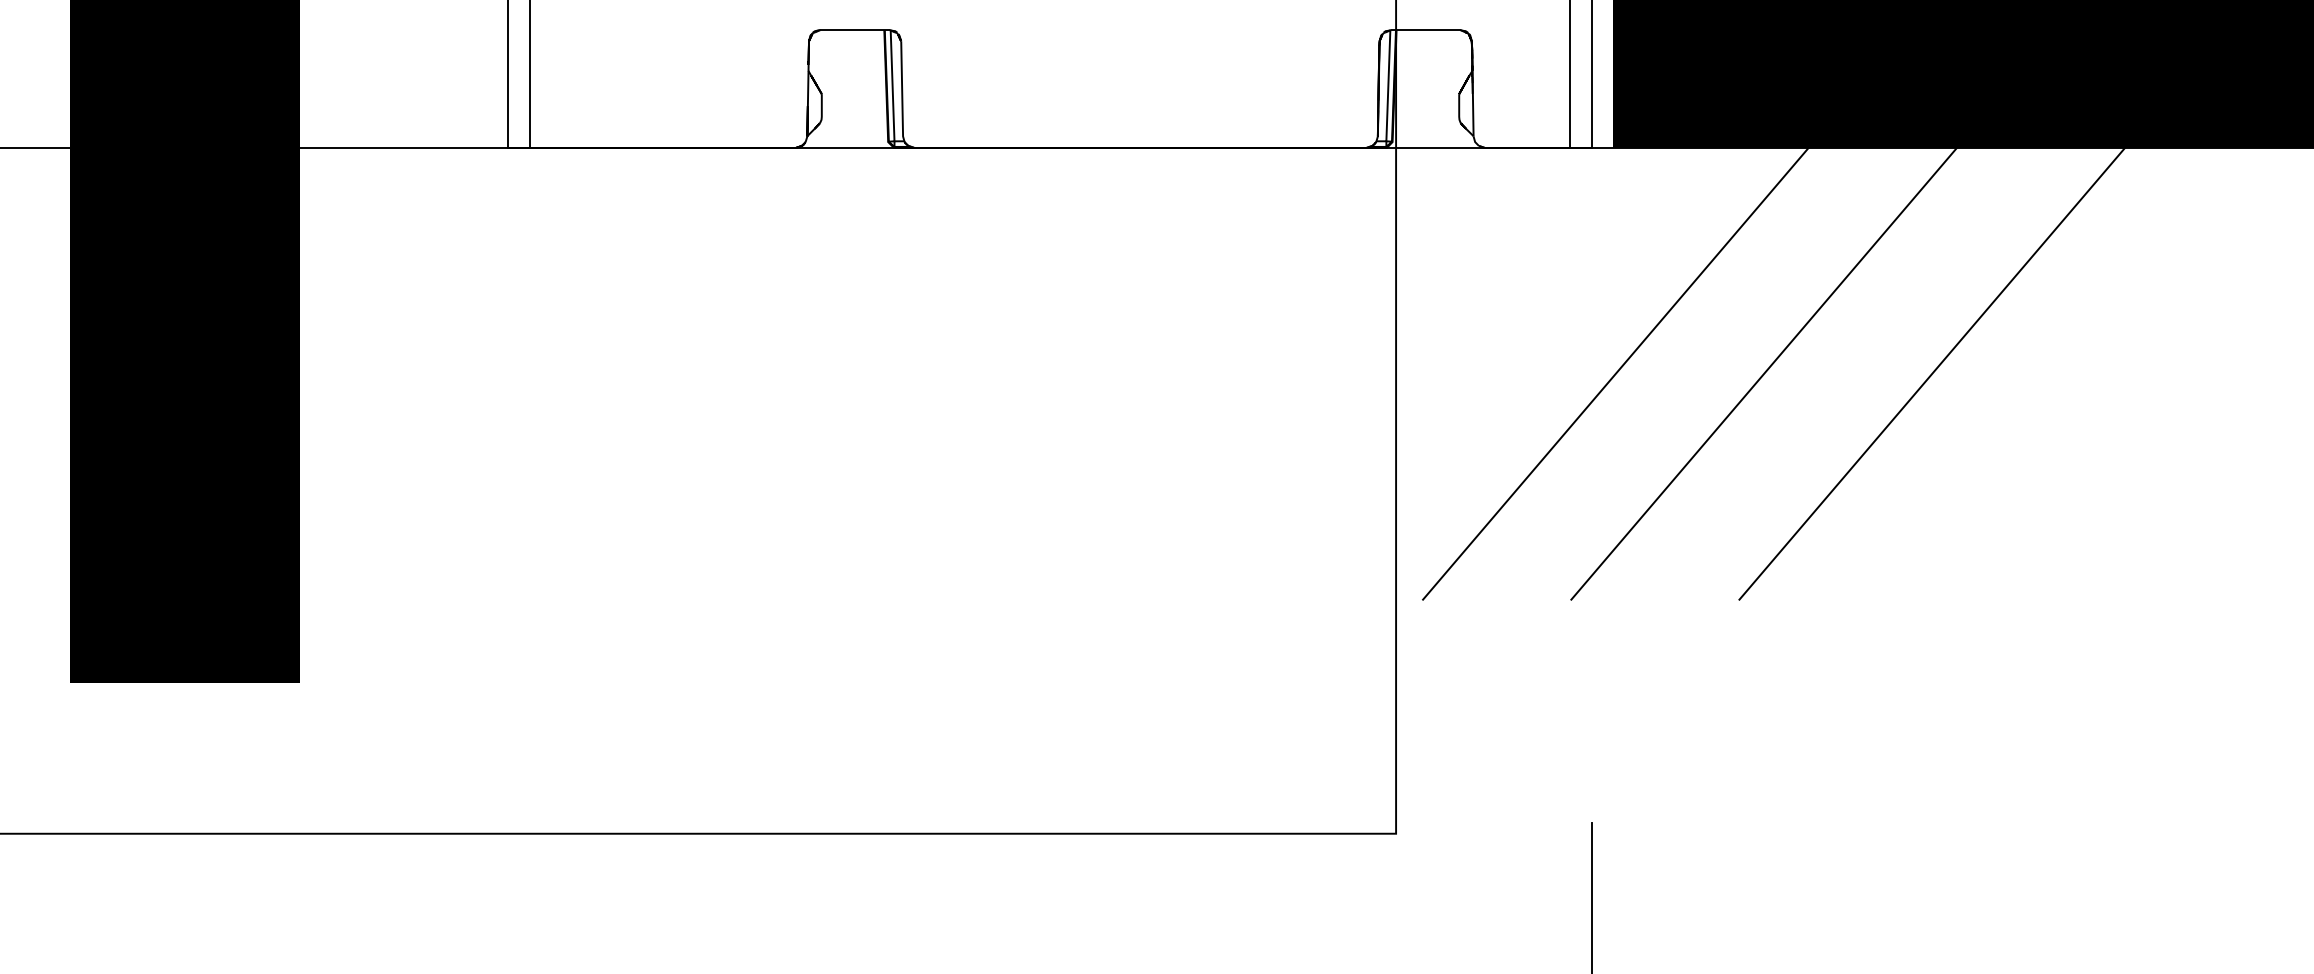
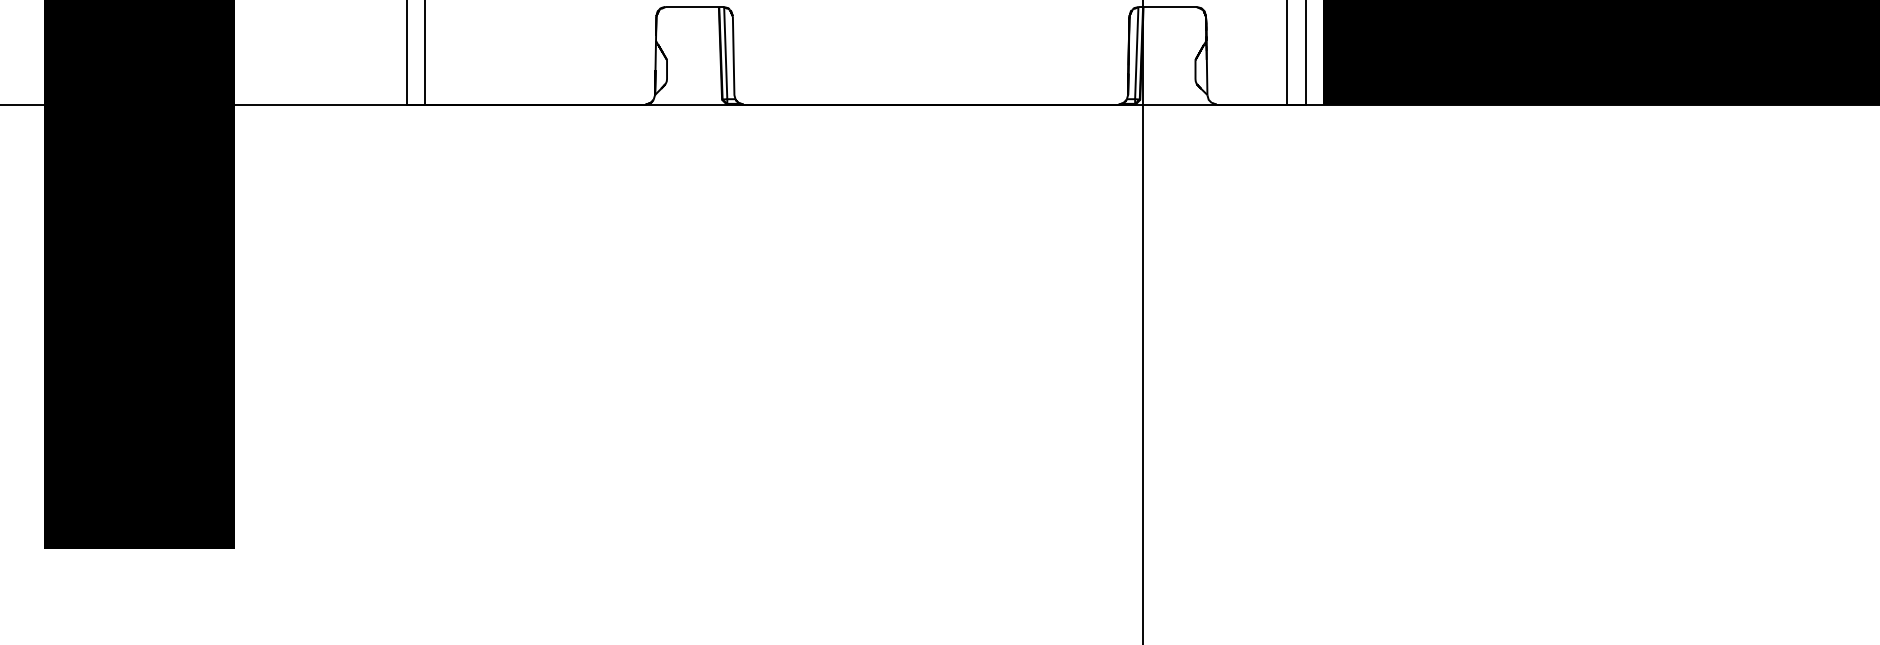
line: (1615, 373) -> (1325, 291), removed
line: (1763, 373) -> (1447, 291), removed
line: (1932, 373) -> (1587, 291), removed

